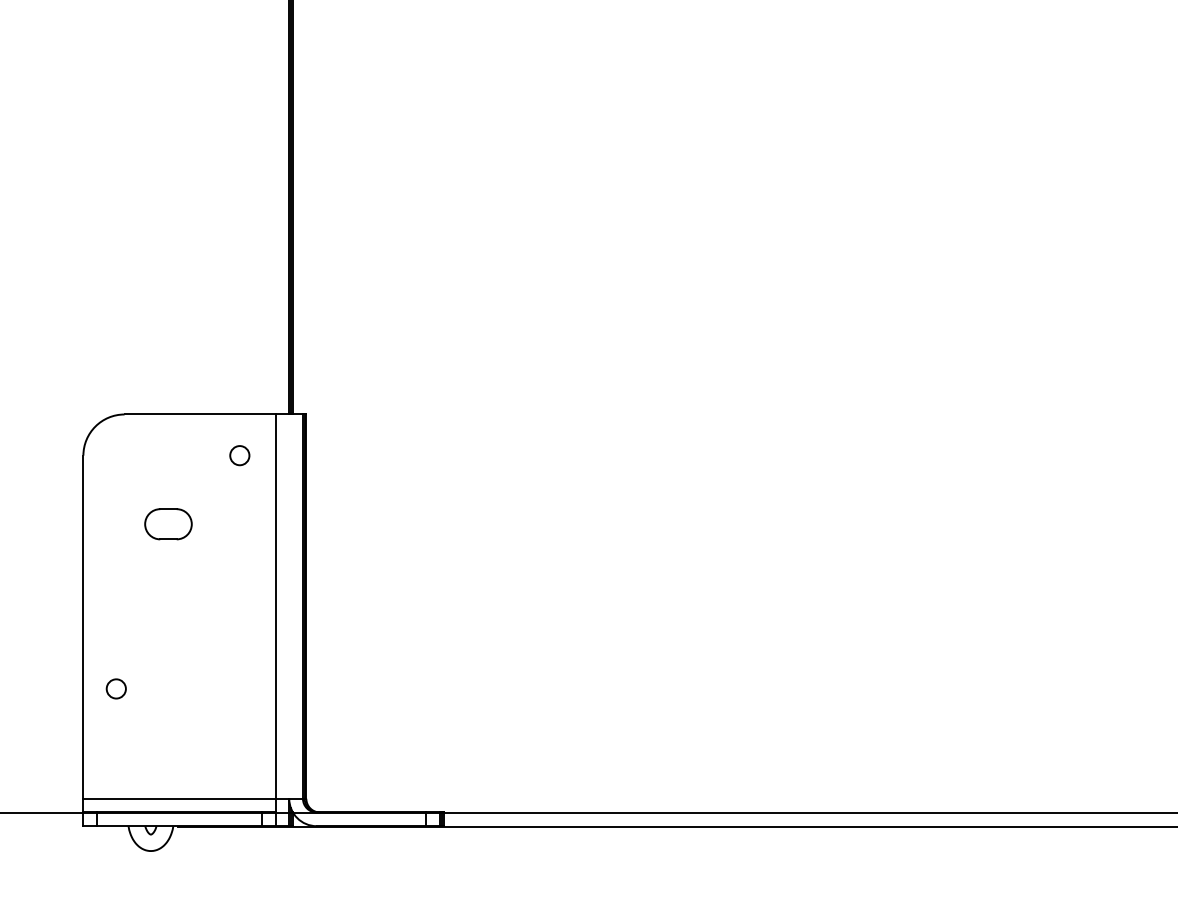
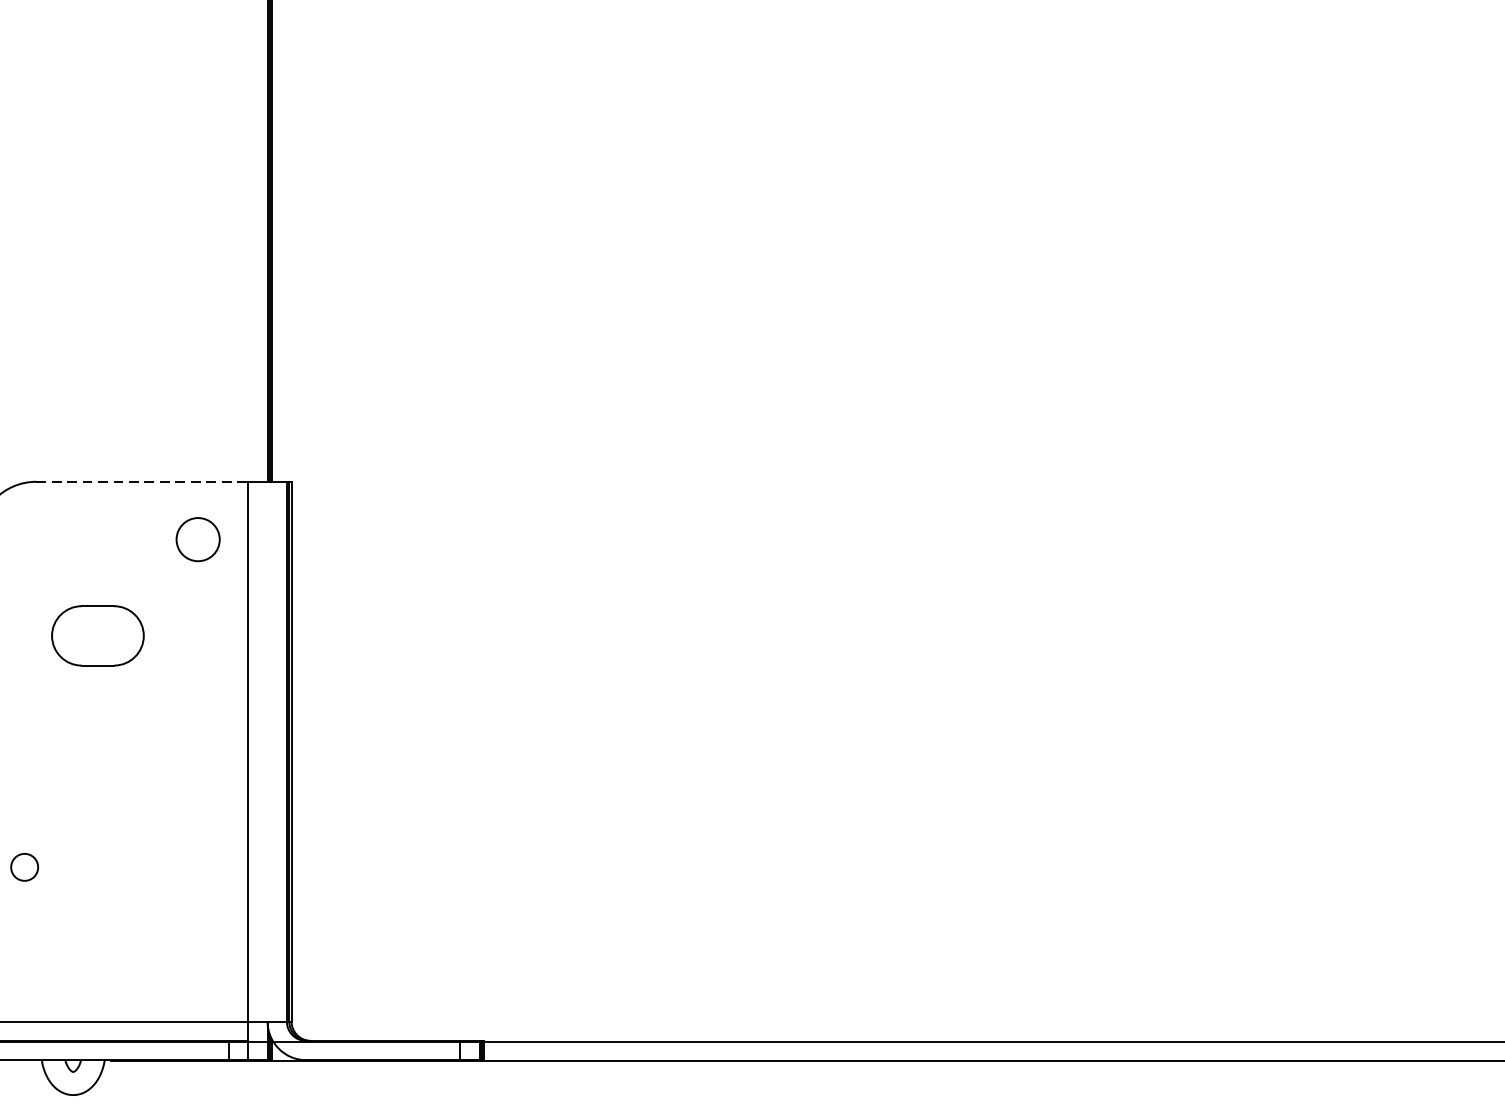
line: (200, 414) -> (142, 481), solid -> dashed
circle: (239, 455) -> (197, 539), size x1.6
part: (168, 524) -> (97, 636), size x1.4

